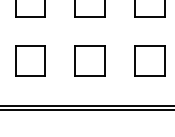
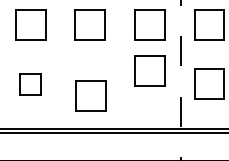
part: (30, 60) -> (30, 83), size x0.7
part: (89, 60) -> (90, 95), moved
part: (149, 60) -> (149, 70), moved

